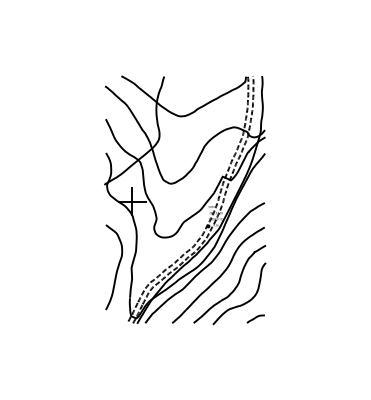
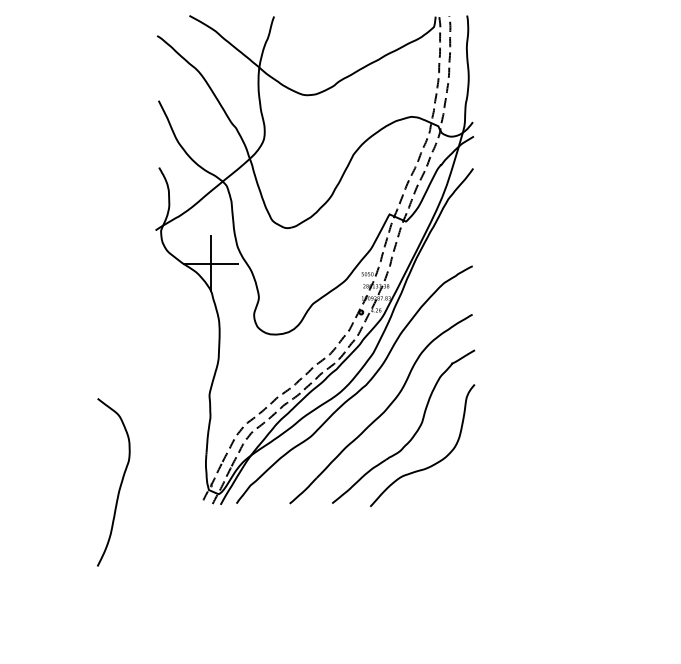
curve: (116, 268) -> (118, 484), moved
curve: (255, 318) -> (454, 494), removed

